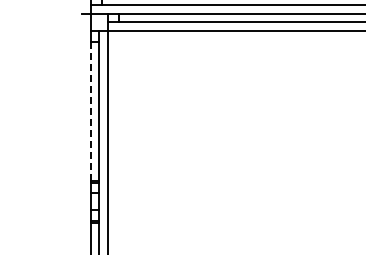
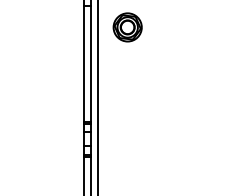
part: (143, 66) -> (127, 27), added
line: (90, 111) -> (83, 64), dashed -> solid

